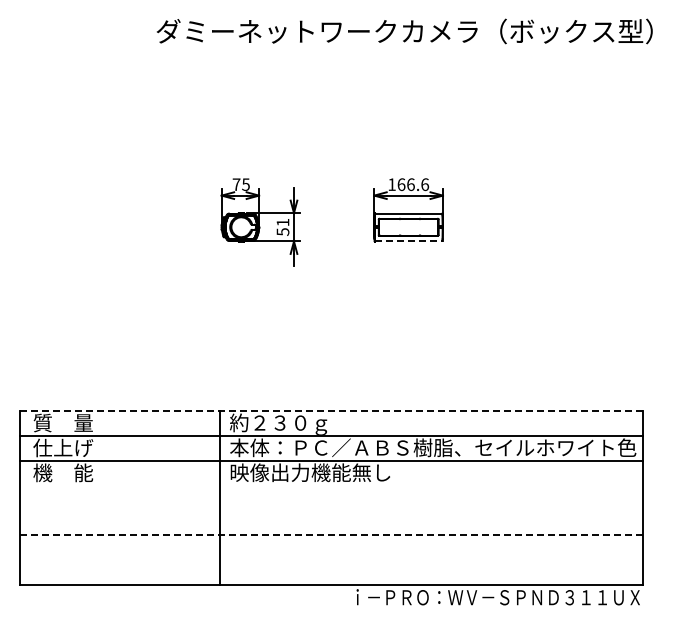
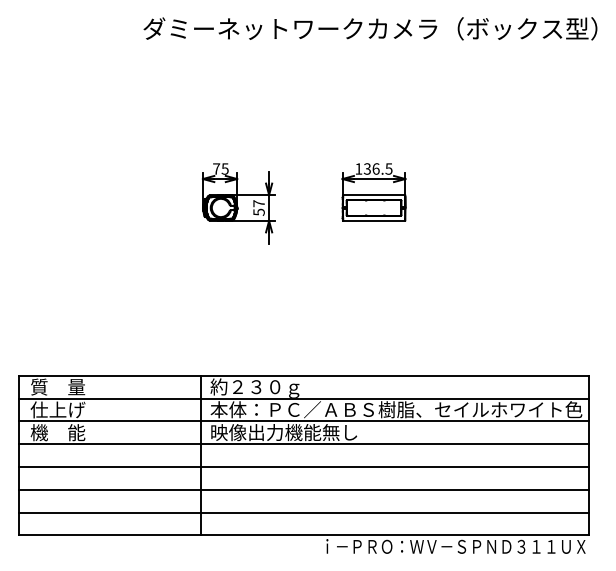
text: (413, 184) -> (378, 168), 166.6 -> 136.5
text: (282, 222) -> (258, 203), 51 -> 57
line: (408, 241) -> (373, 220), dashed -> solid
line: (331, 410) -> (303, 375), dashed -> solid
line: (331, 485) -> (303, 444), added
line: (331, 510) -> (303, 467), added
line: (331, 535) -> (303, 489), dashed -> solid
line: (331, 560) -> (303, 512), added

